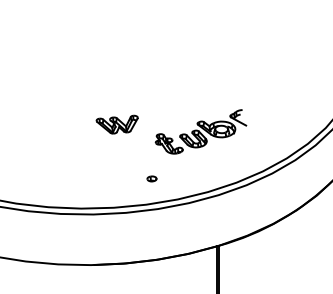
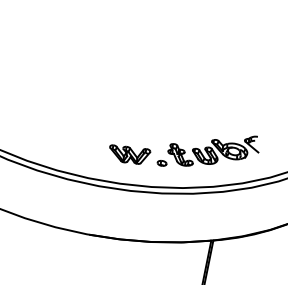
part: (116, 124) -> (128, 154), moved
part: (200, 131) -> (213, 149), moved

